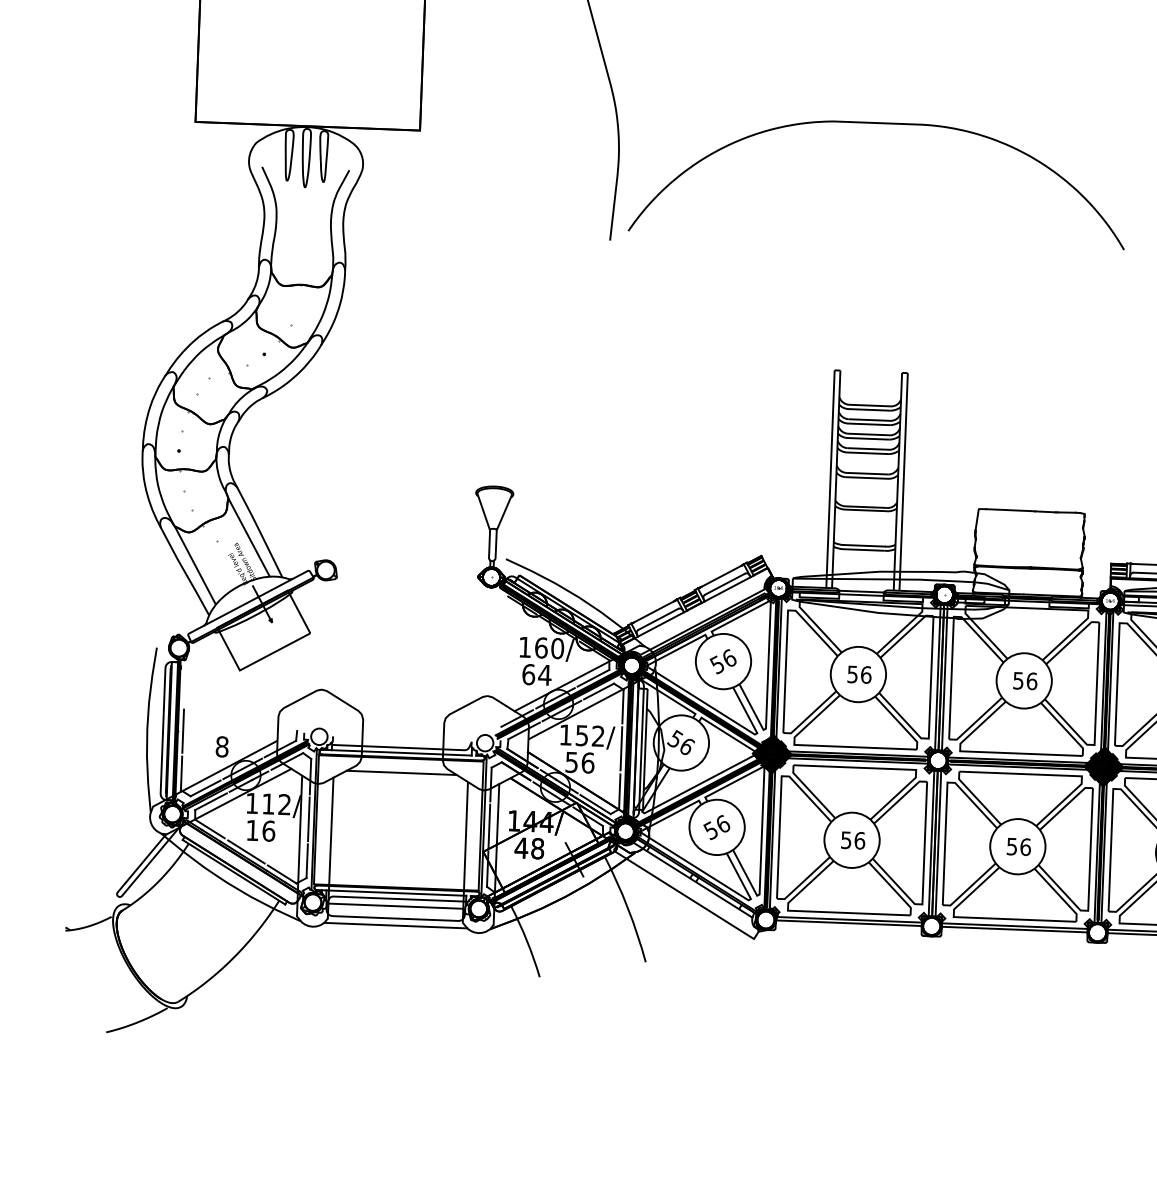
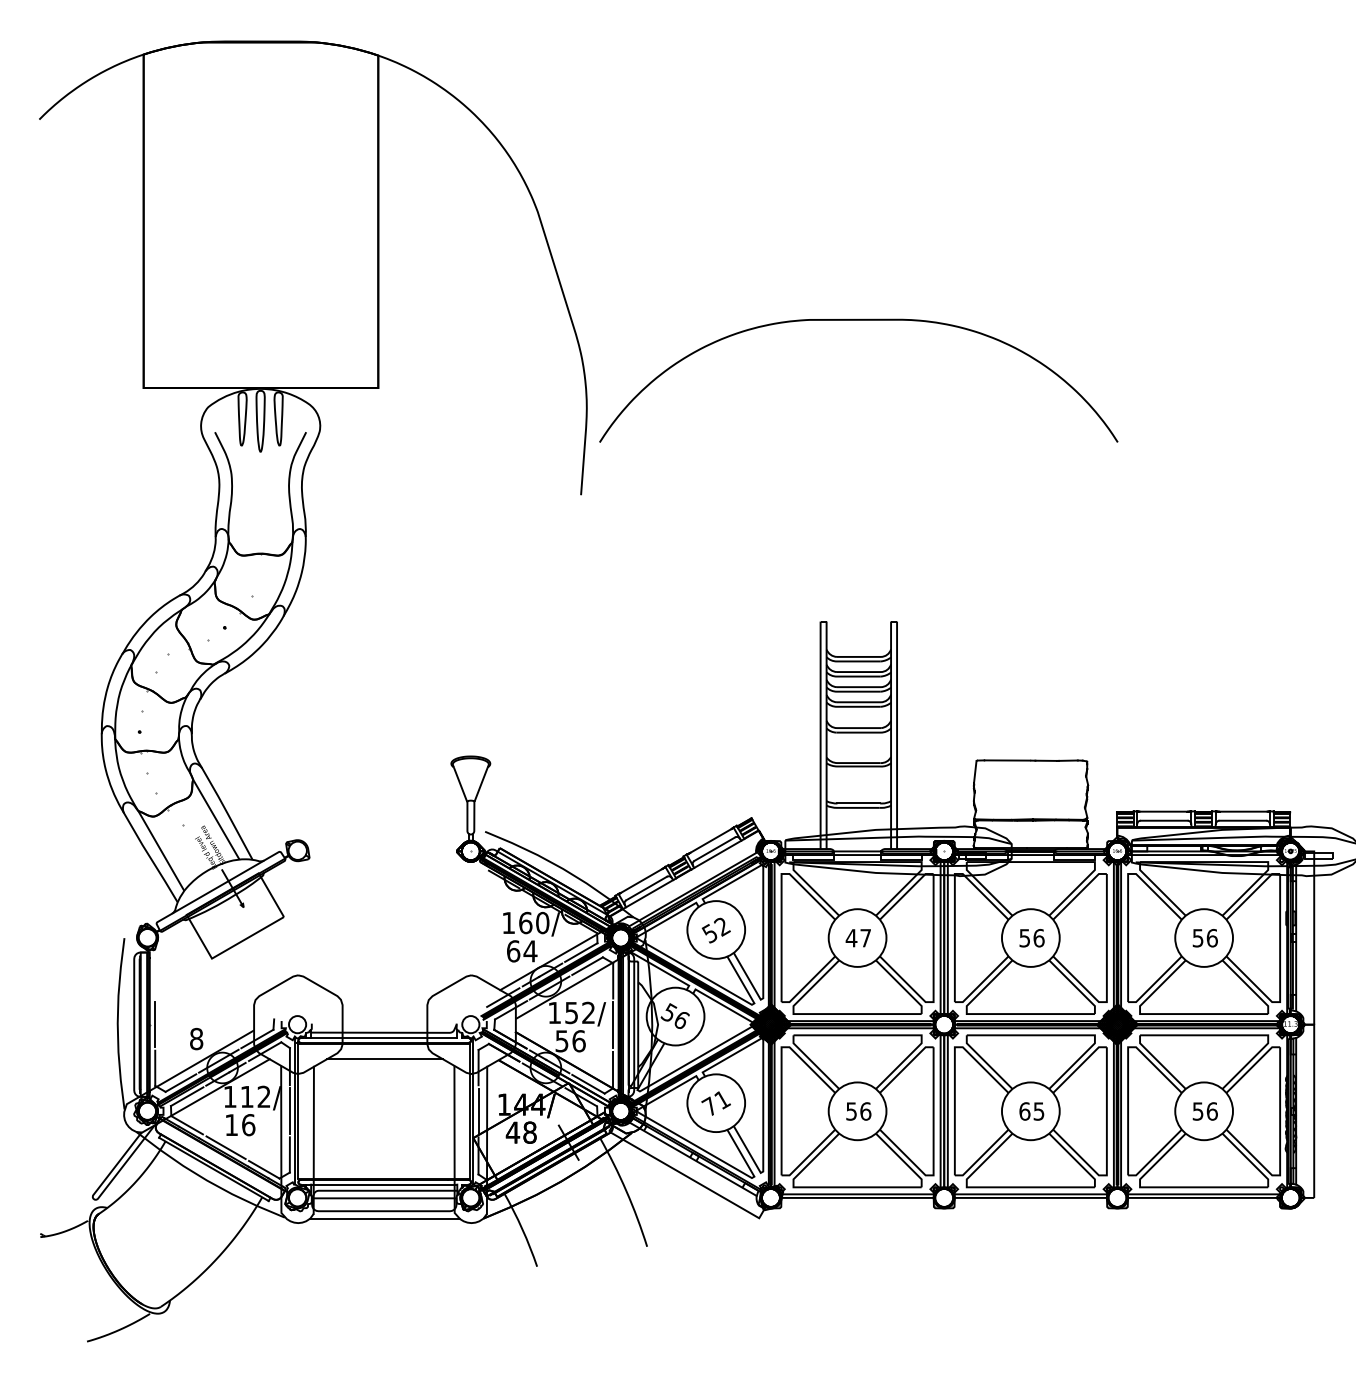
curve: (880, 123) -> (858, 320), moved
text: (729, 658) -> (722, 926), 56 -> 52
text: (859, 674) -> (858, 938), 56 -> 47
text: (716, 827) -> (715, 1103), 56 -> 71
text: (1018, 846) -> (1031, 1111), 56 -> 65

